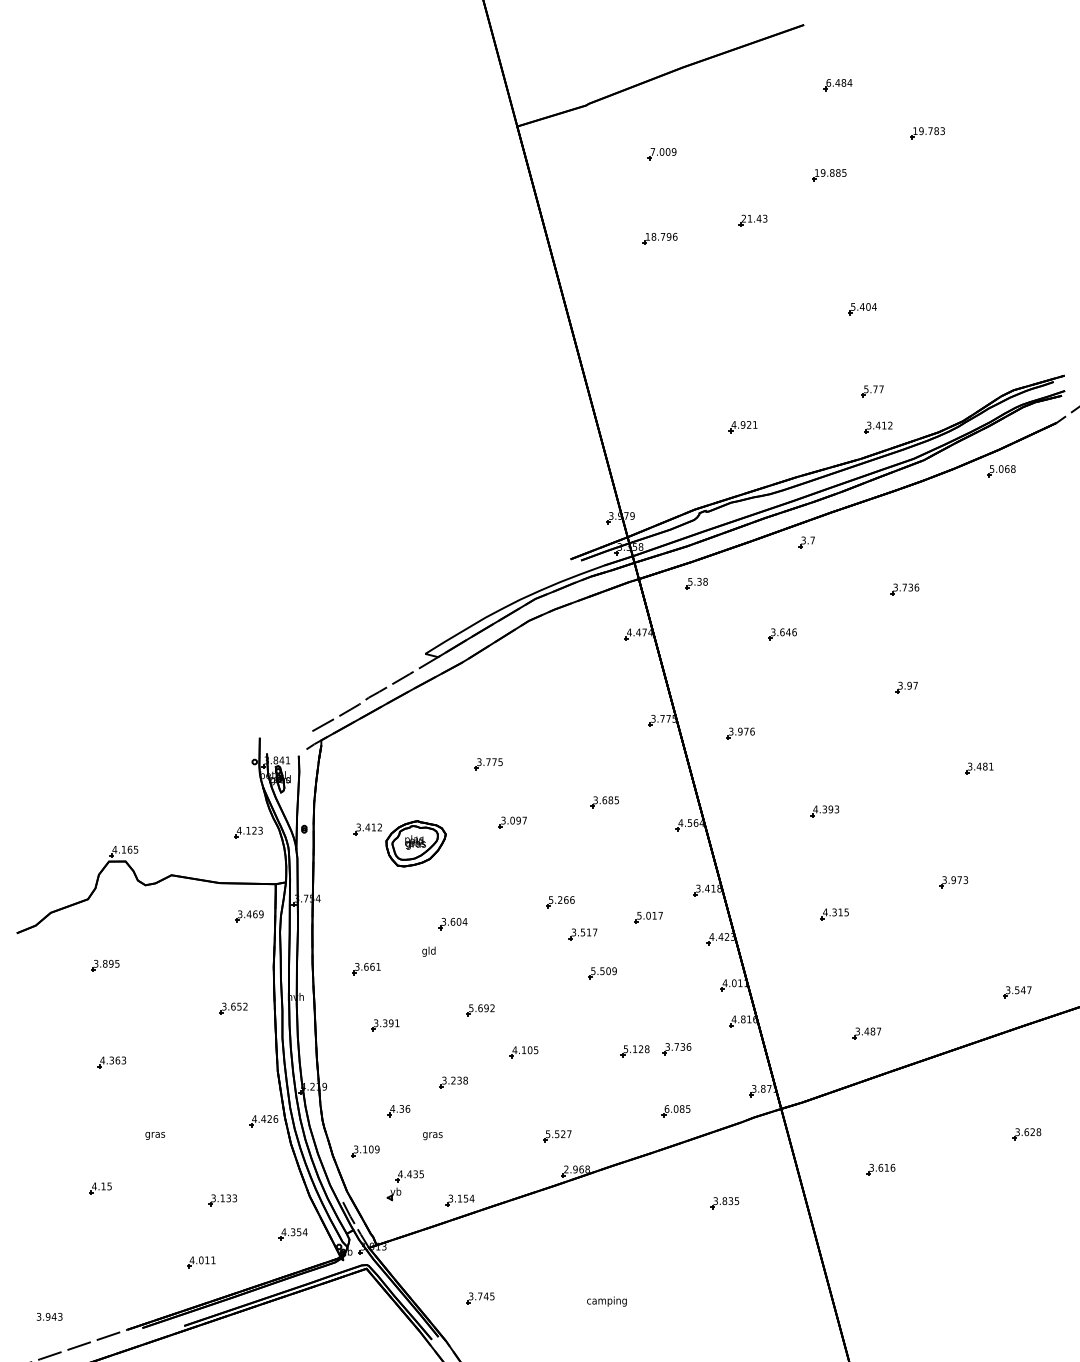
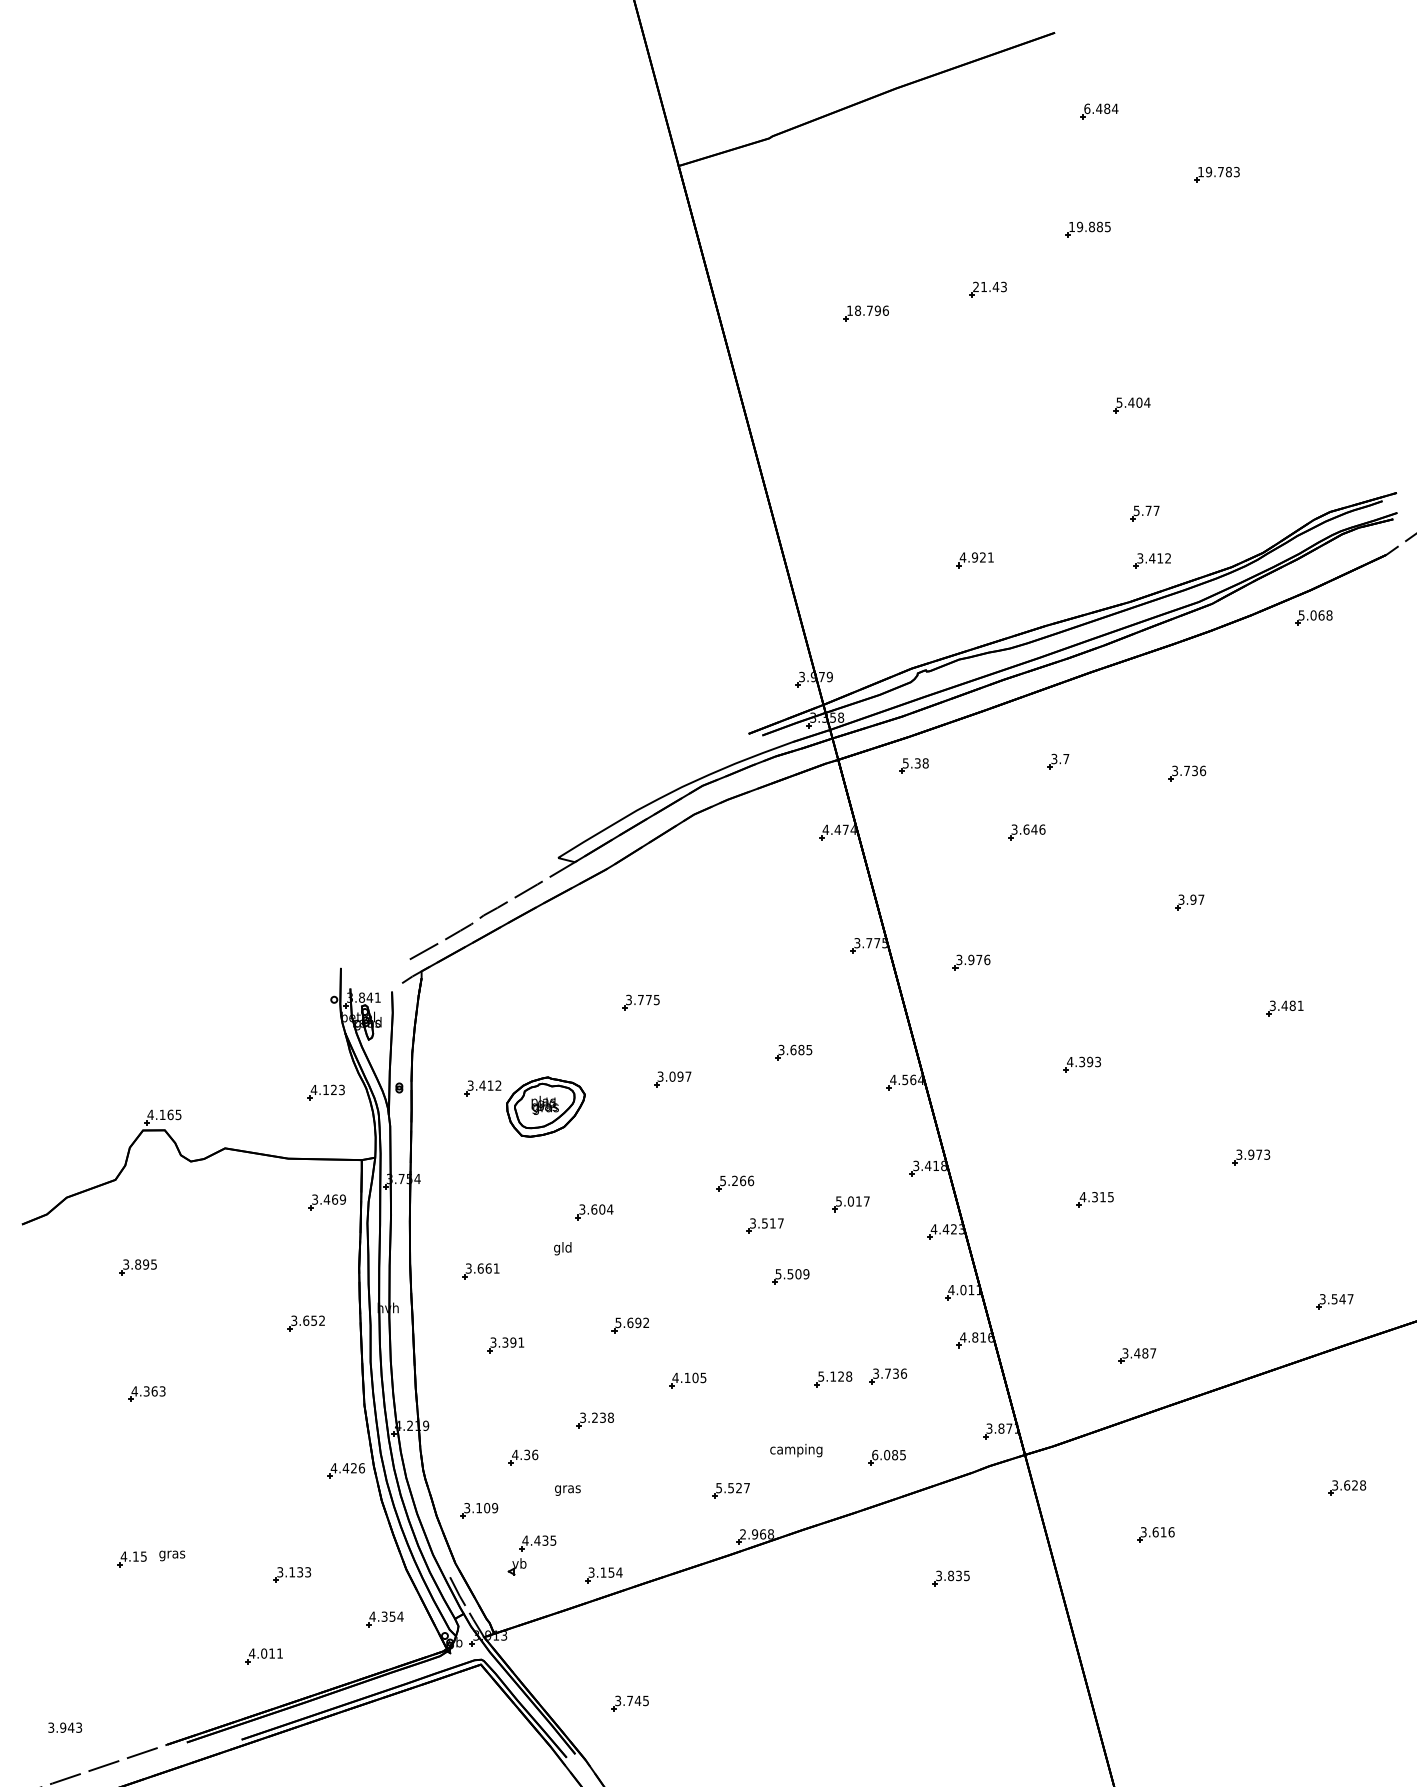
part: (661, 154) -> (867, 202), removed
part: (806, 542) -> (1058, 761), moved
text: (155, 1135) -> (172, 1555), moved
text: (606, 1301) -> (795, 1450), moved

